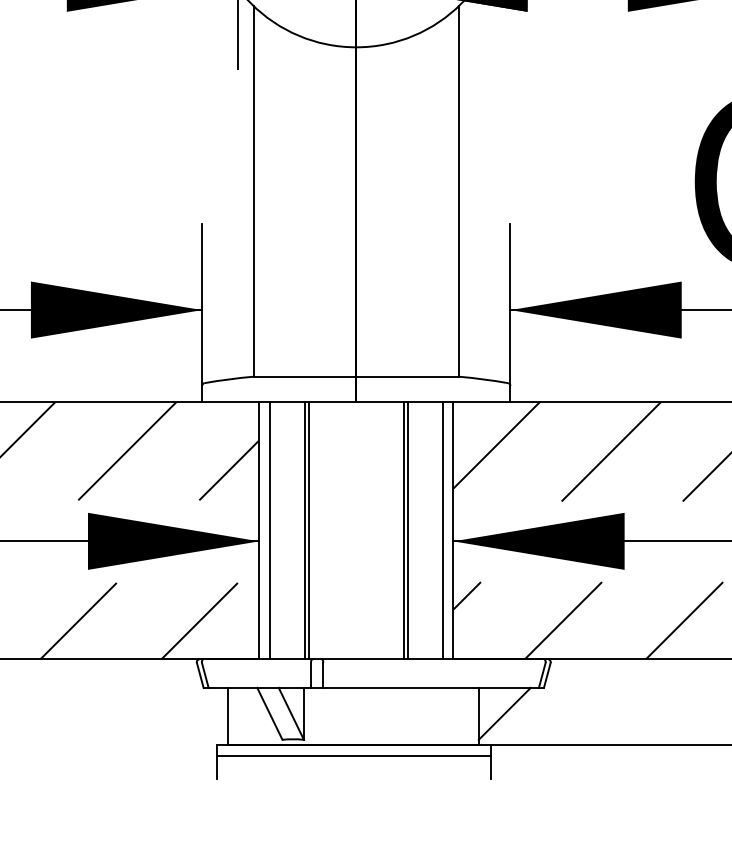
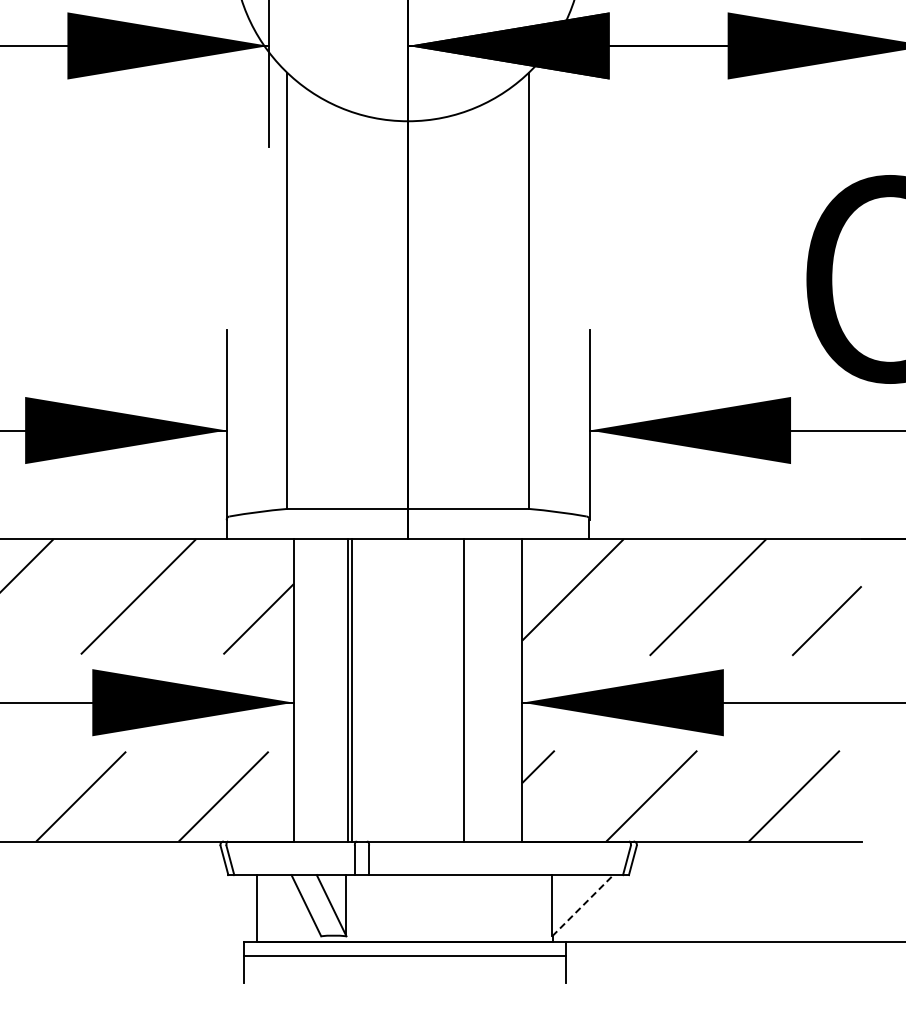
line: (269, 530) -> (306, 690), removed
line: (407, 530) -> (468, 690), removed
line: (442, 530) -> (509, 690), removed
line: (505, 713) -> (583, 905), solid -> dashed

